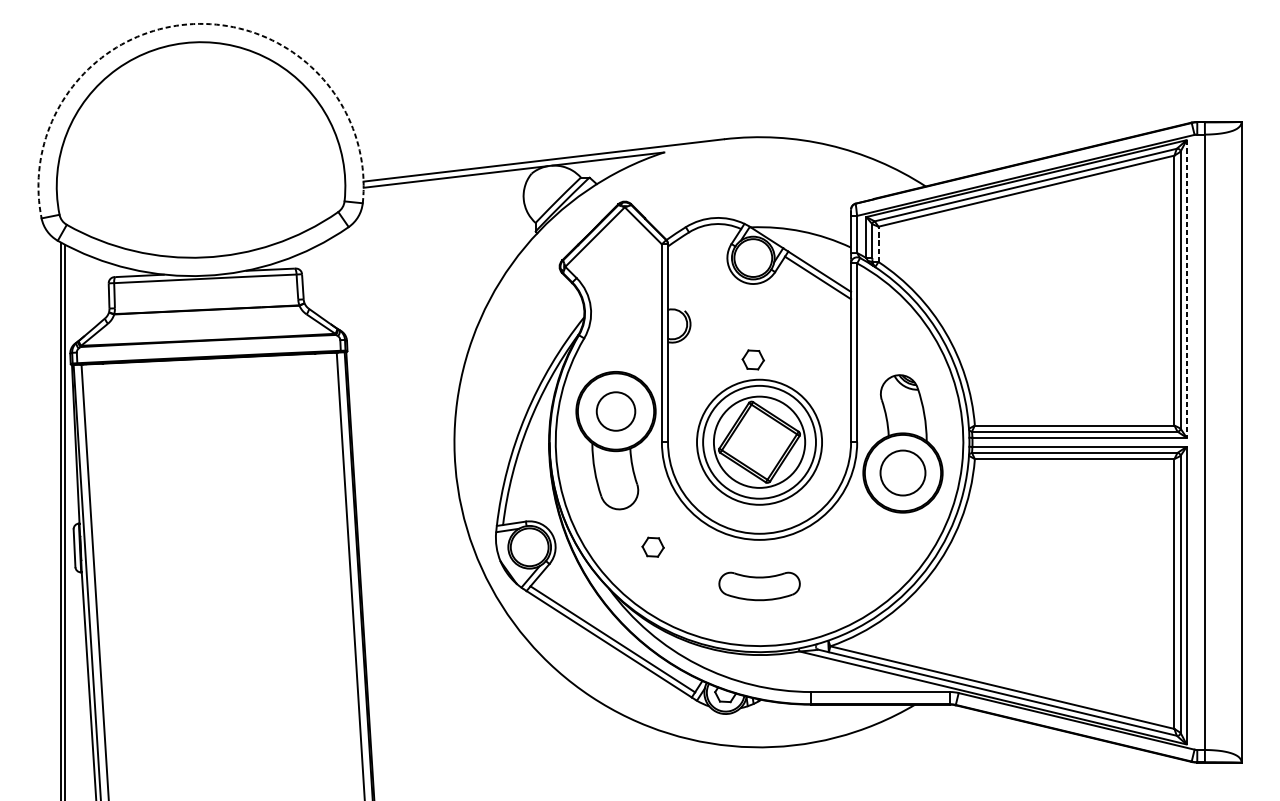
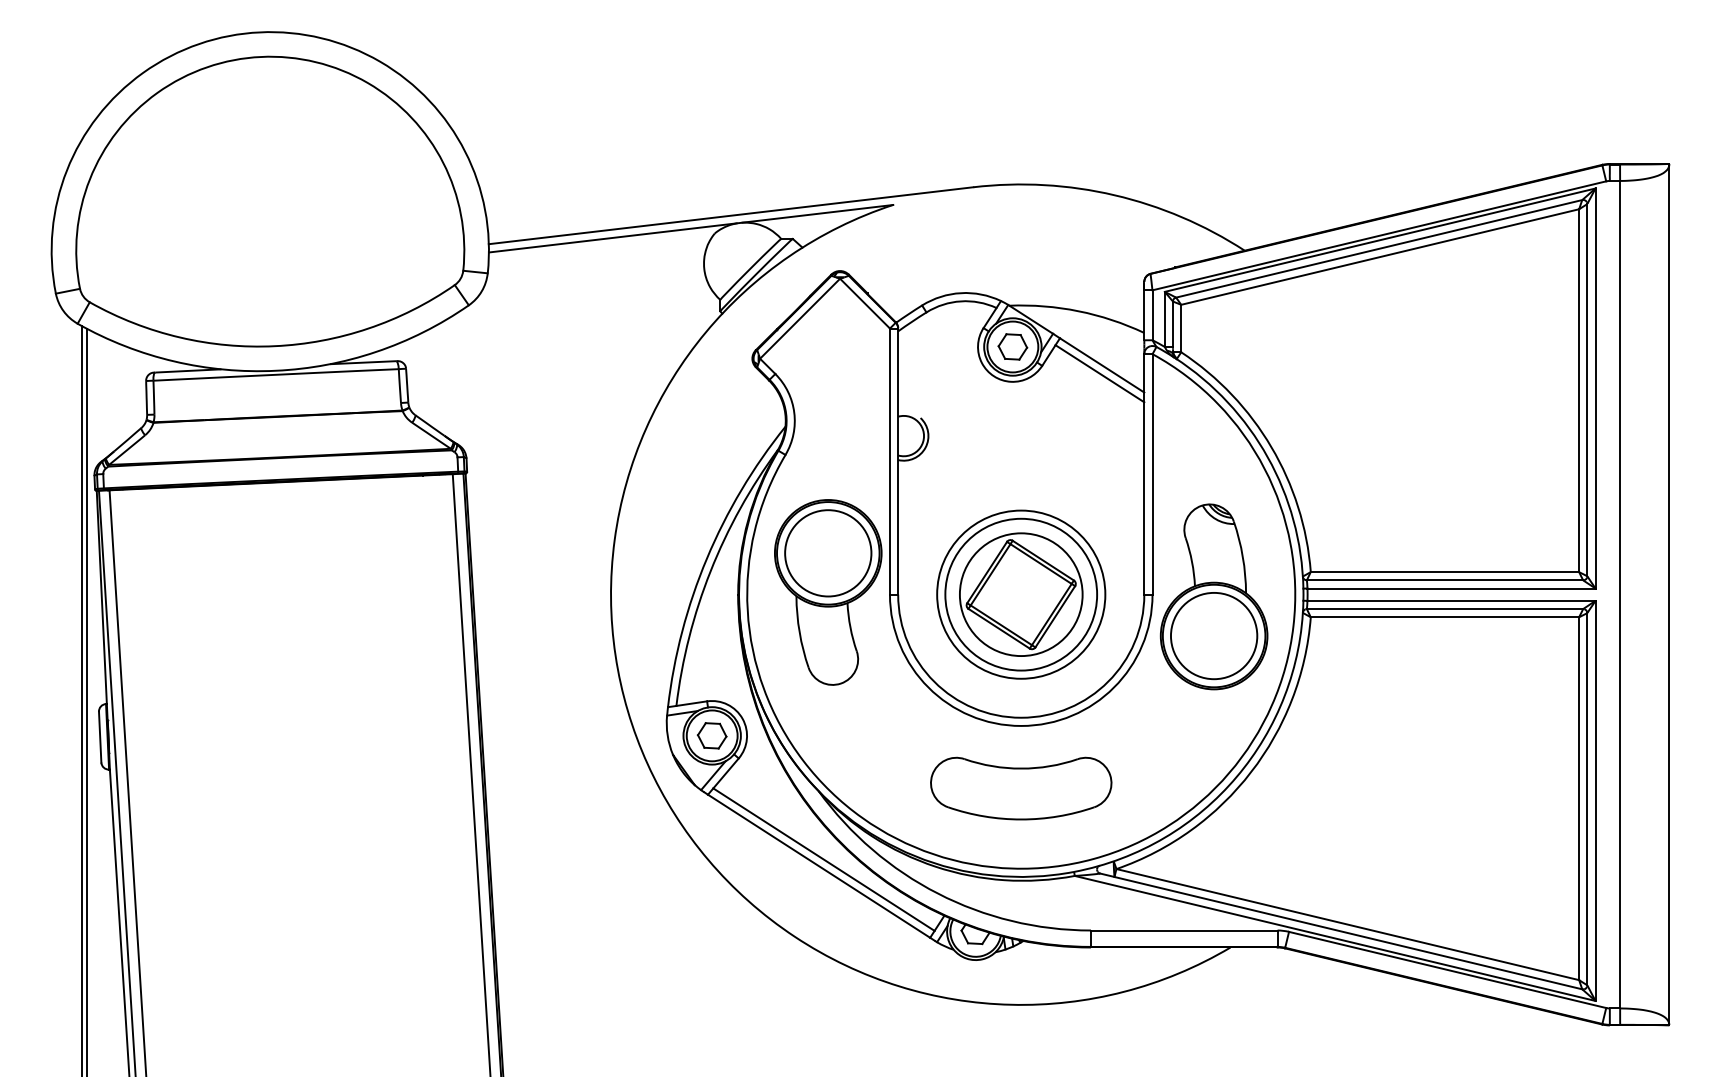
arc: (193, 24) -> (260, 32), dashed -> solid
line: (878, 244) -> (1181, 328), dashed -> solid
line: (1186, 289) -> (1595, 389), dashed -> solid
part: (753, 359) -> (1012, 346), moved
circle: (616, 411) -> (828, 553), size x1.67
circle: (902, 472) -> (1213, 635), size x1.43
part: (652, 547) -> (711, 735), moved
part: (759, 586) -> (1021, 788), size x1.67

